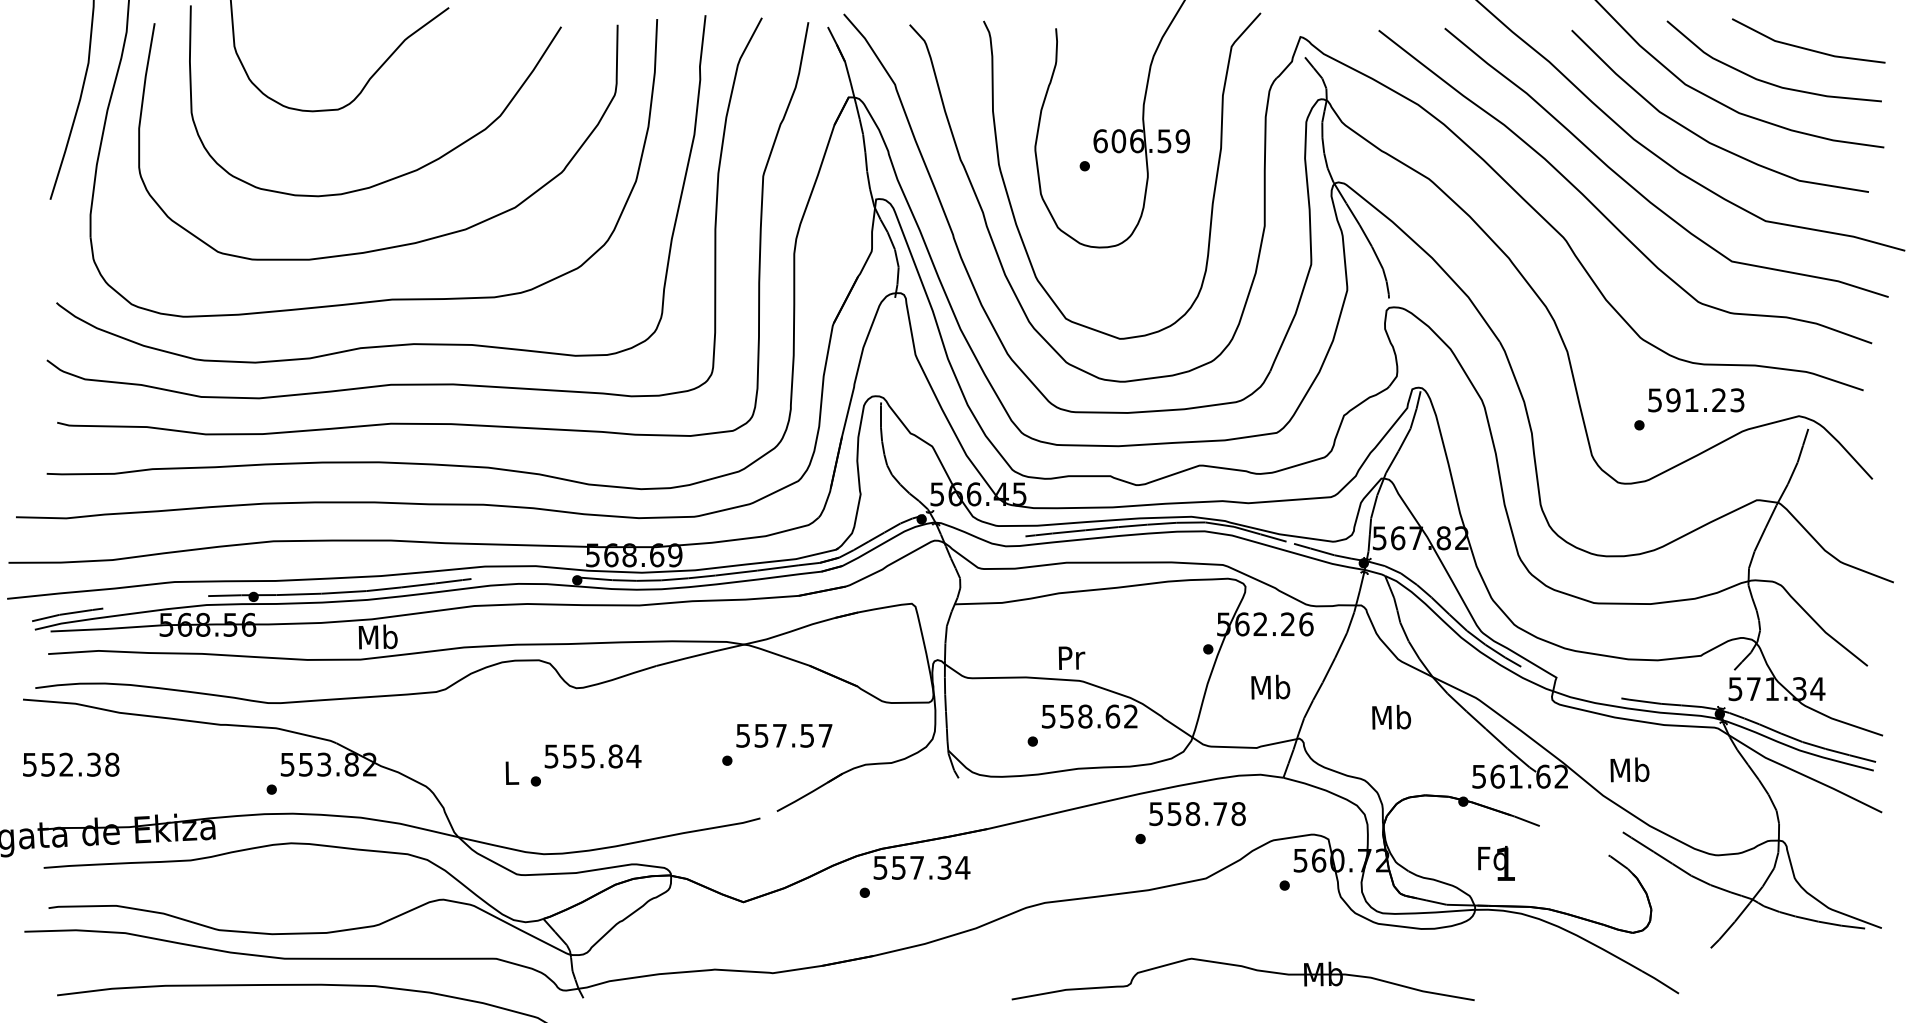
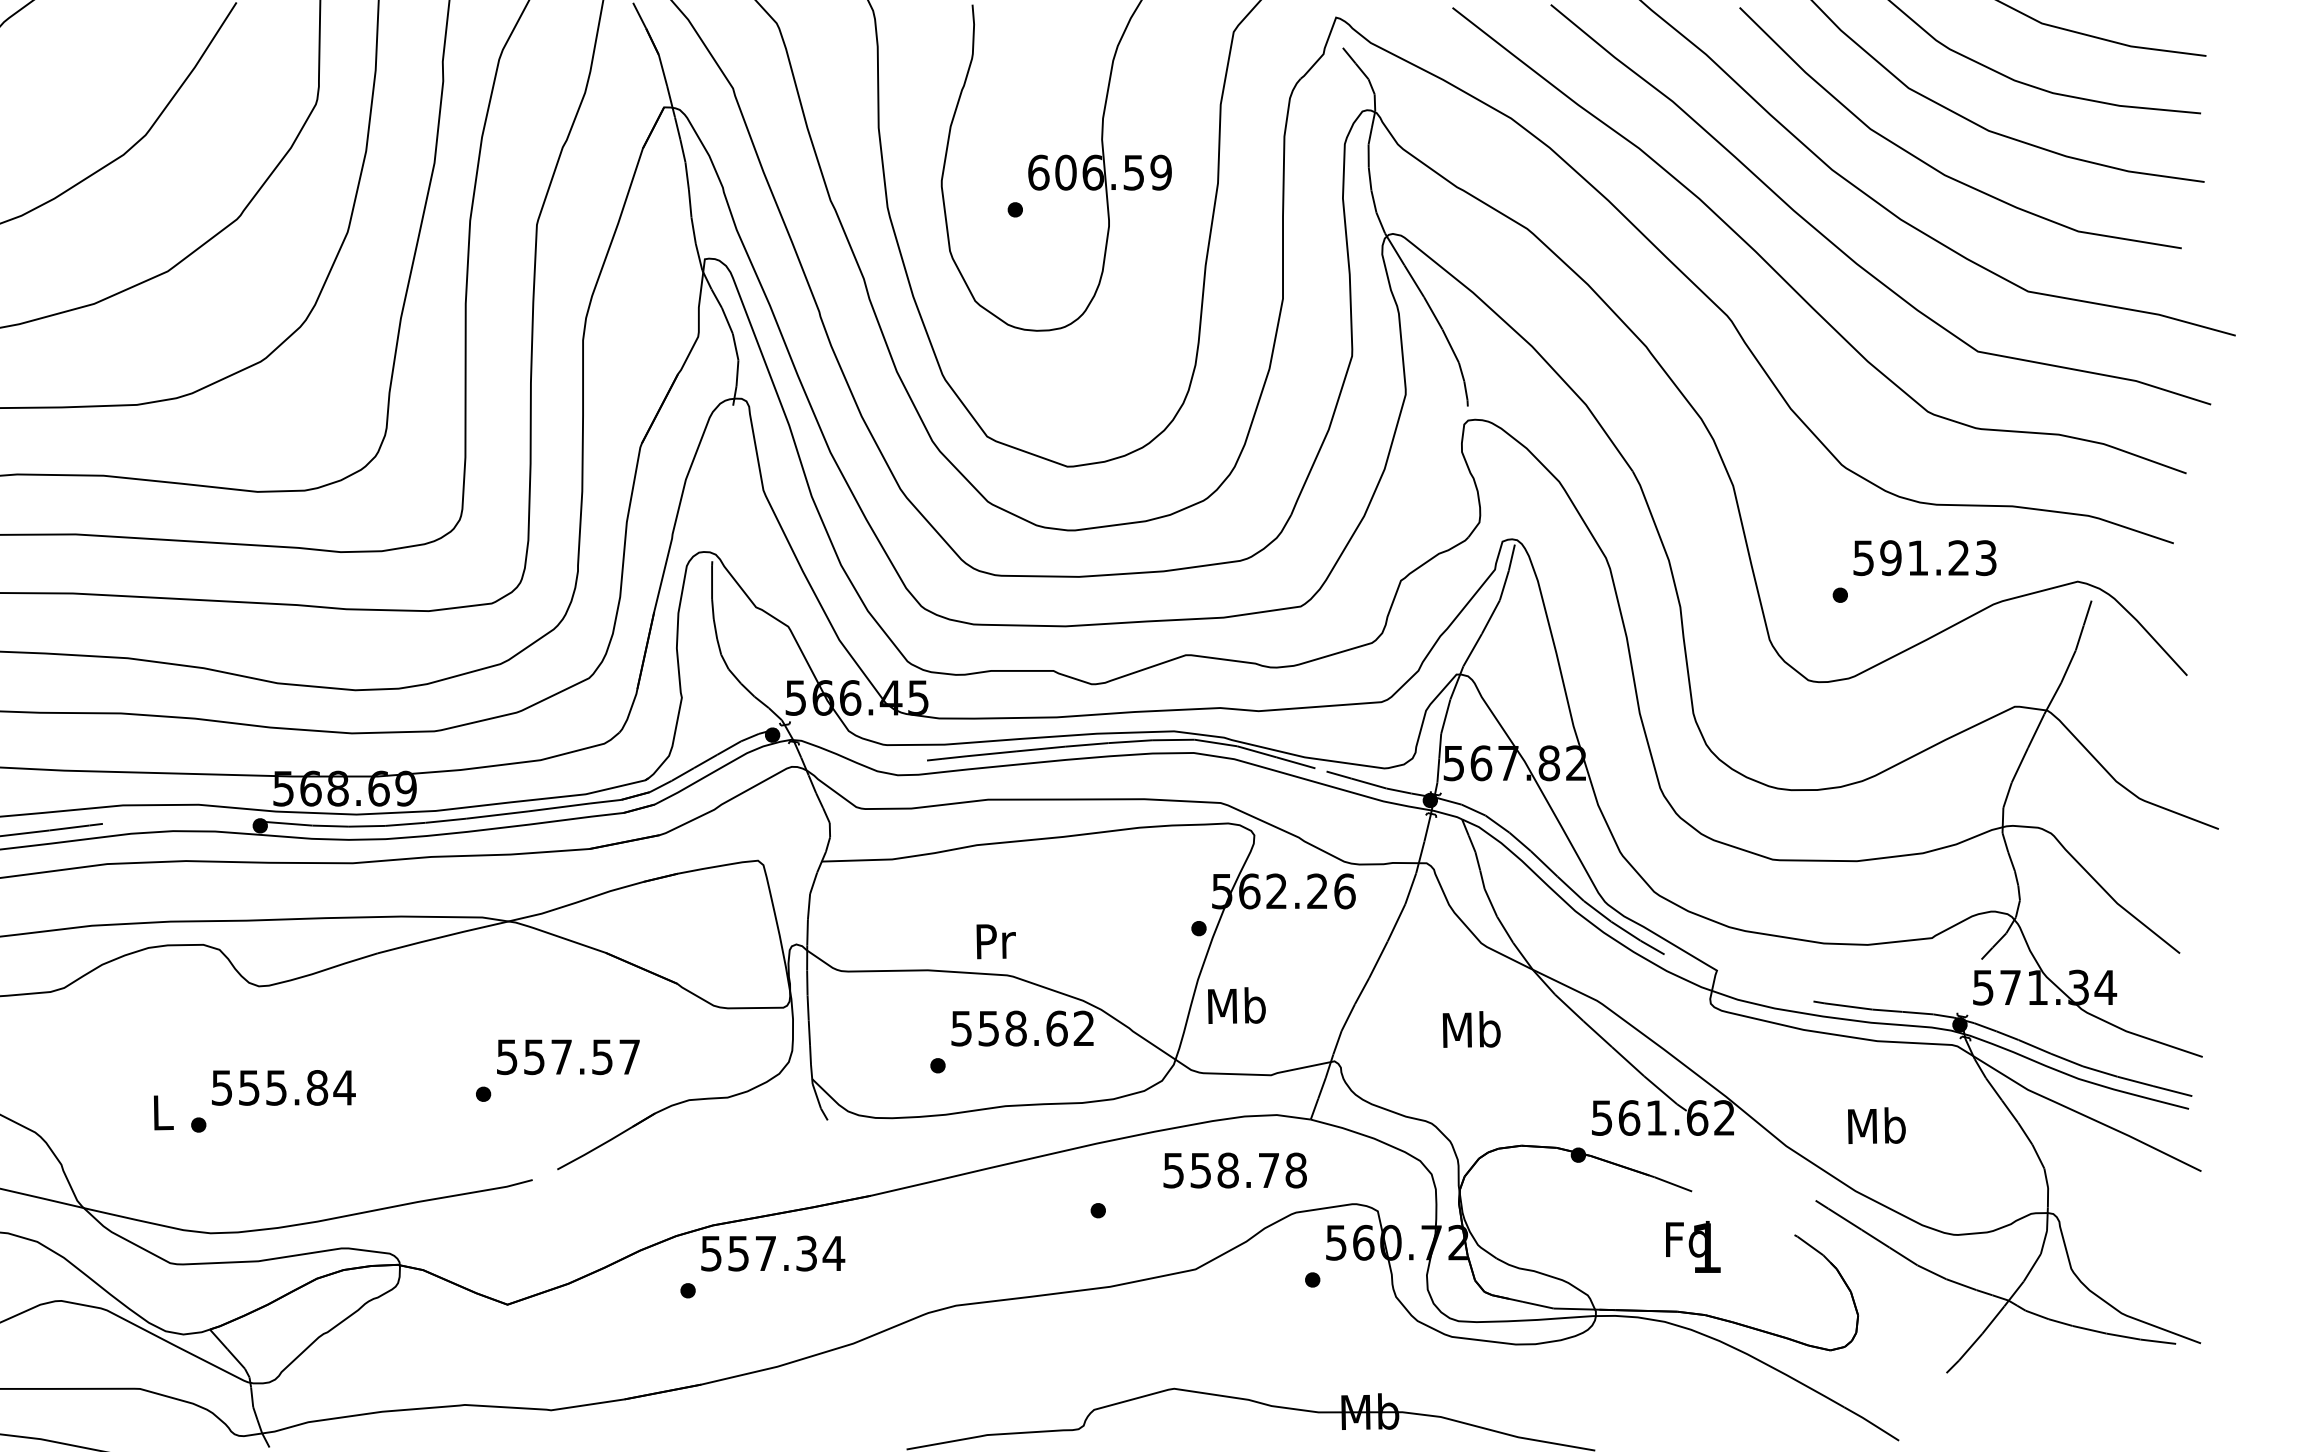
text: (1270, 686) -> (1236, 1004), moved
text: (1629, 769) -> (1876, 1125), moved
text: (1197, 814) -> (1235, 1171), moved
text: (1496, 863) -> (1693, 1247), moved

